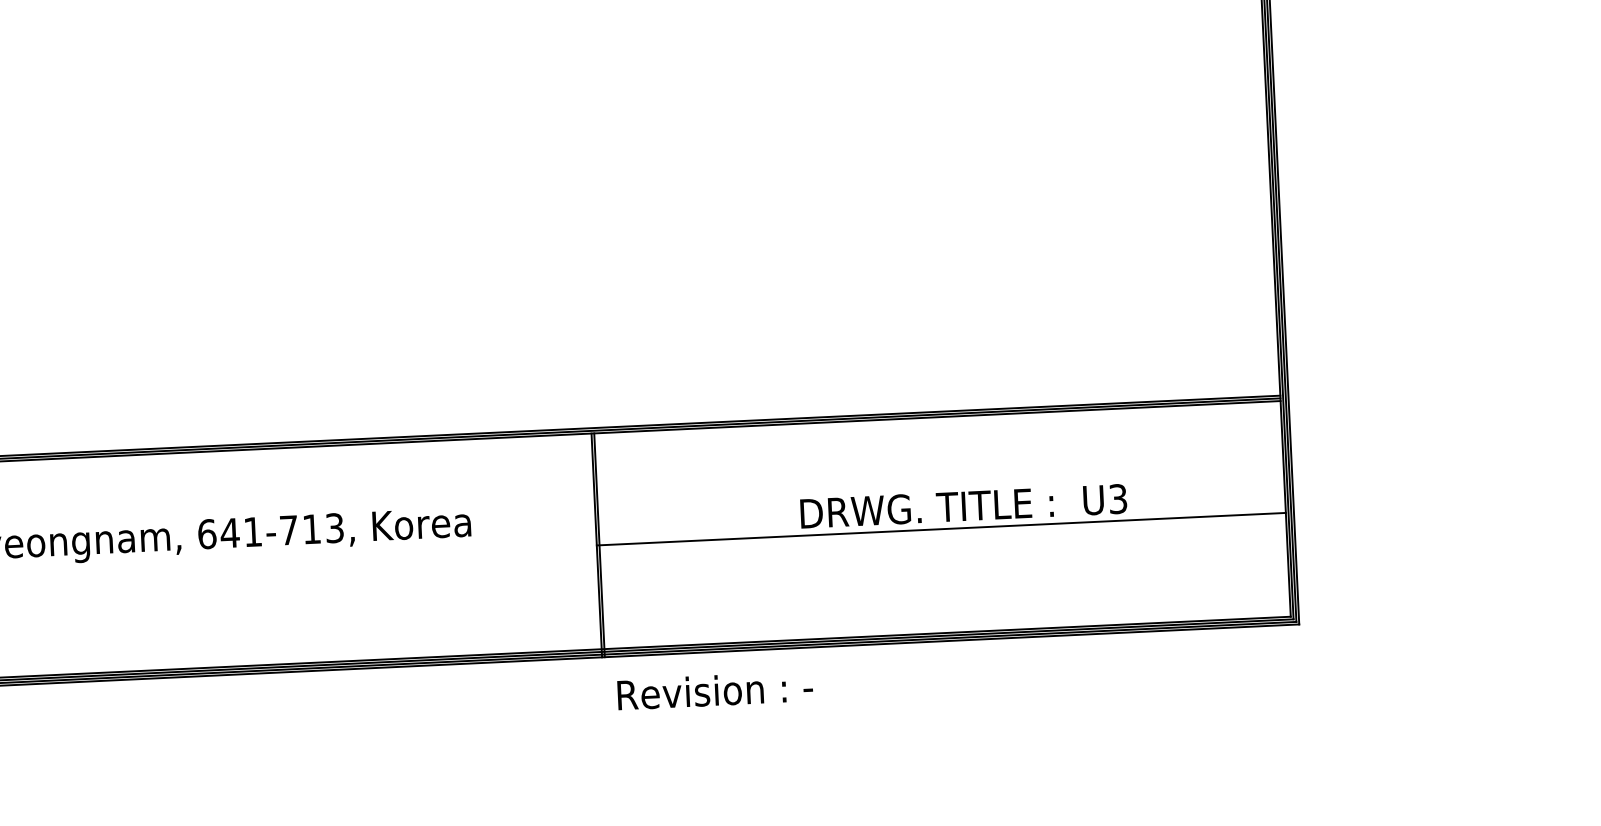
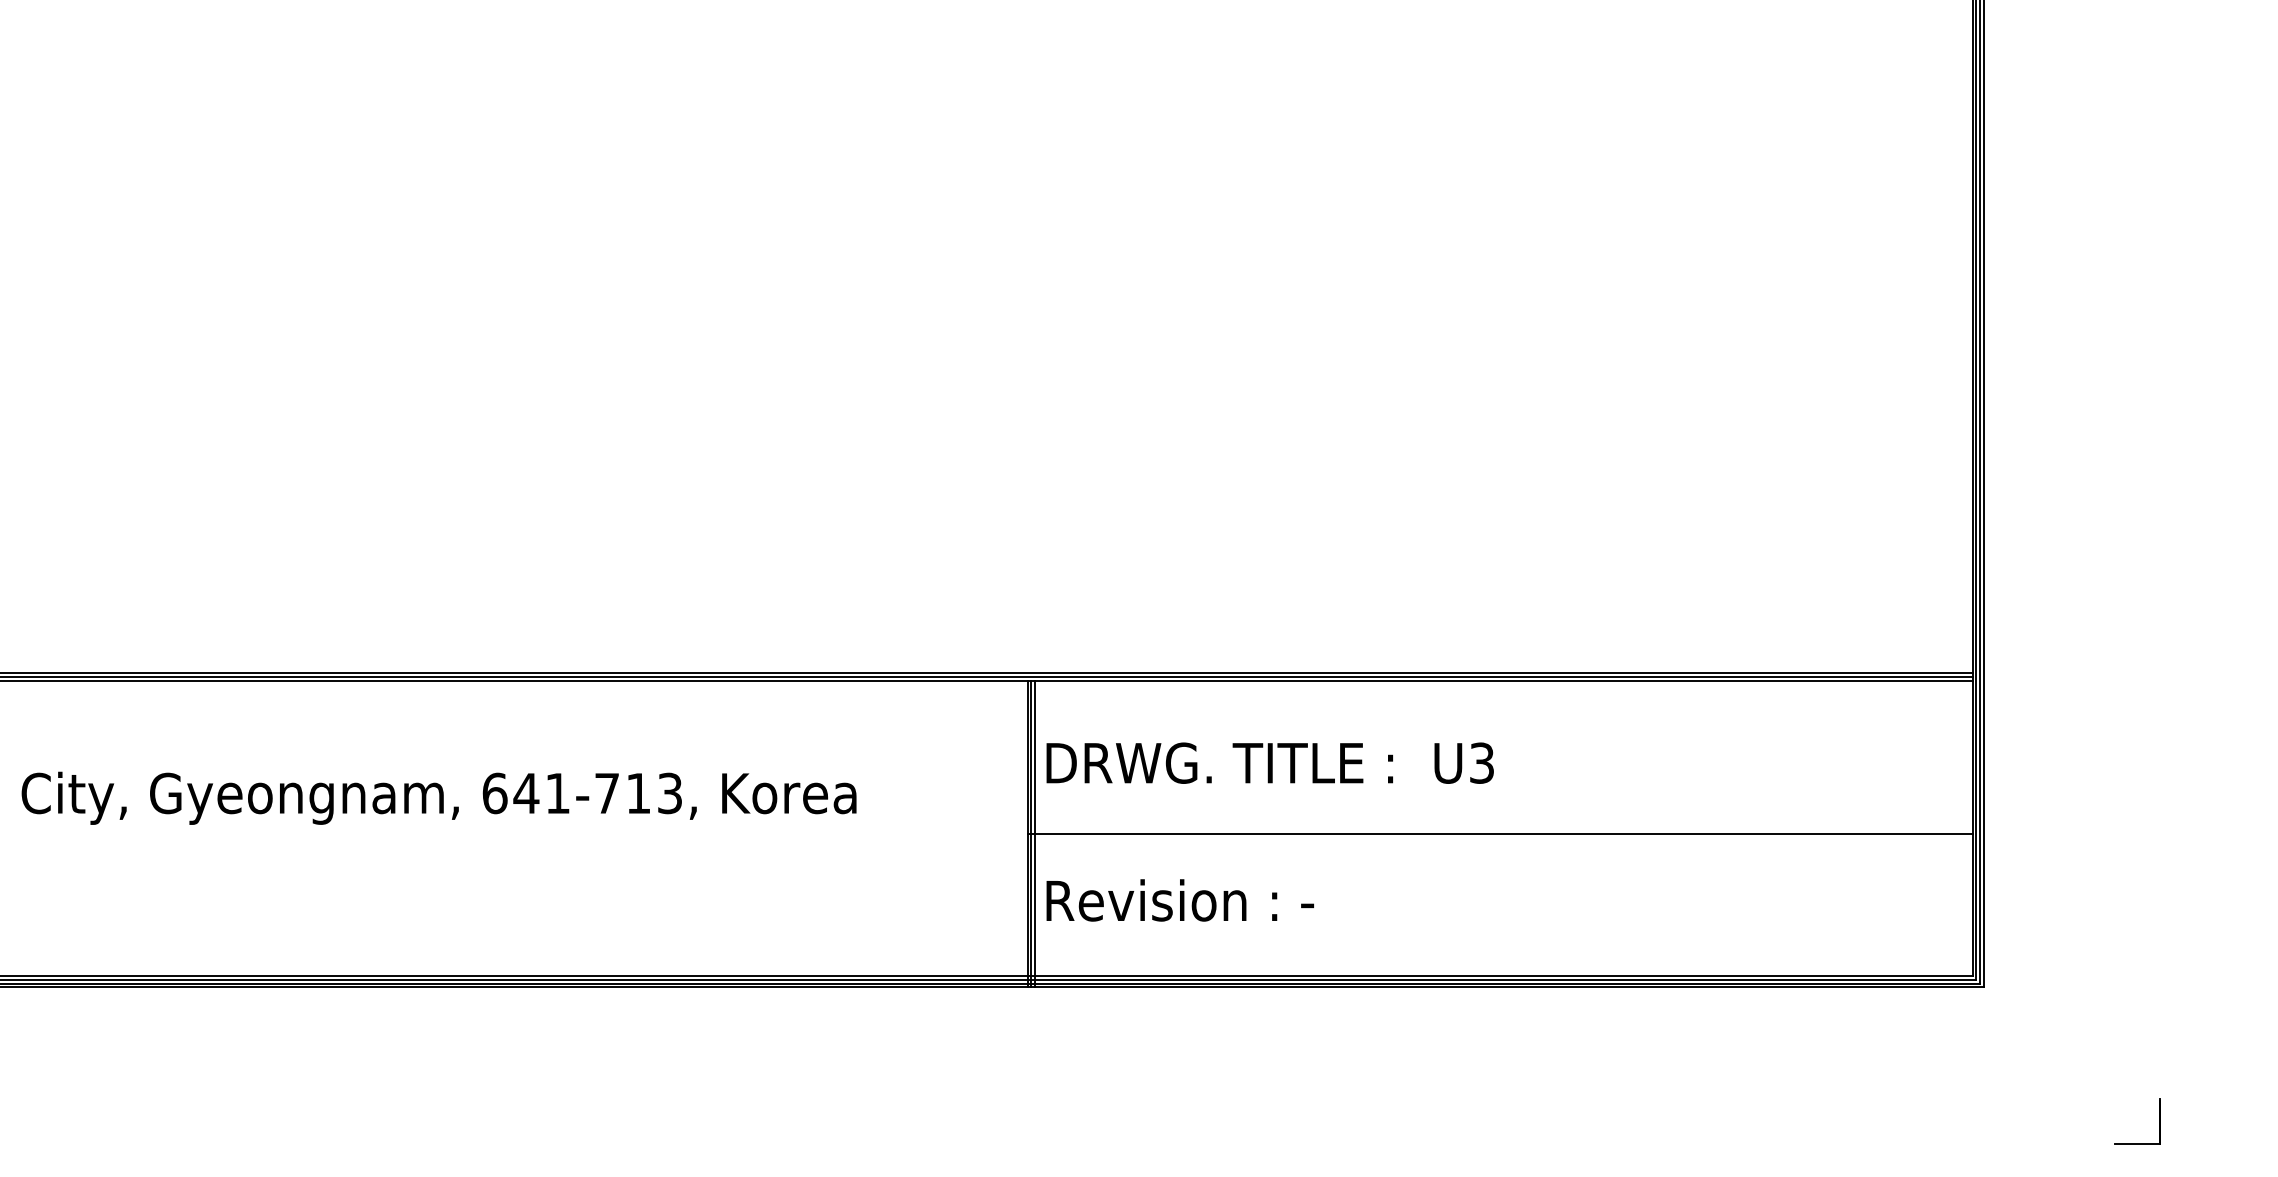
text: (963, 505) -> (1269, 762), moved
line: (601, 544) -> (1034, 833), added
text: (714, 690) -> (1179, 900), moved
part: (1432, 716) -> (2159, 1121), added

